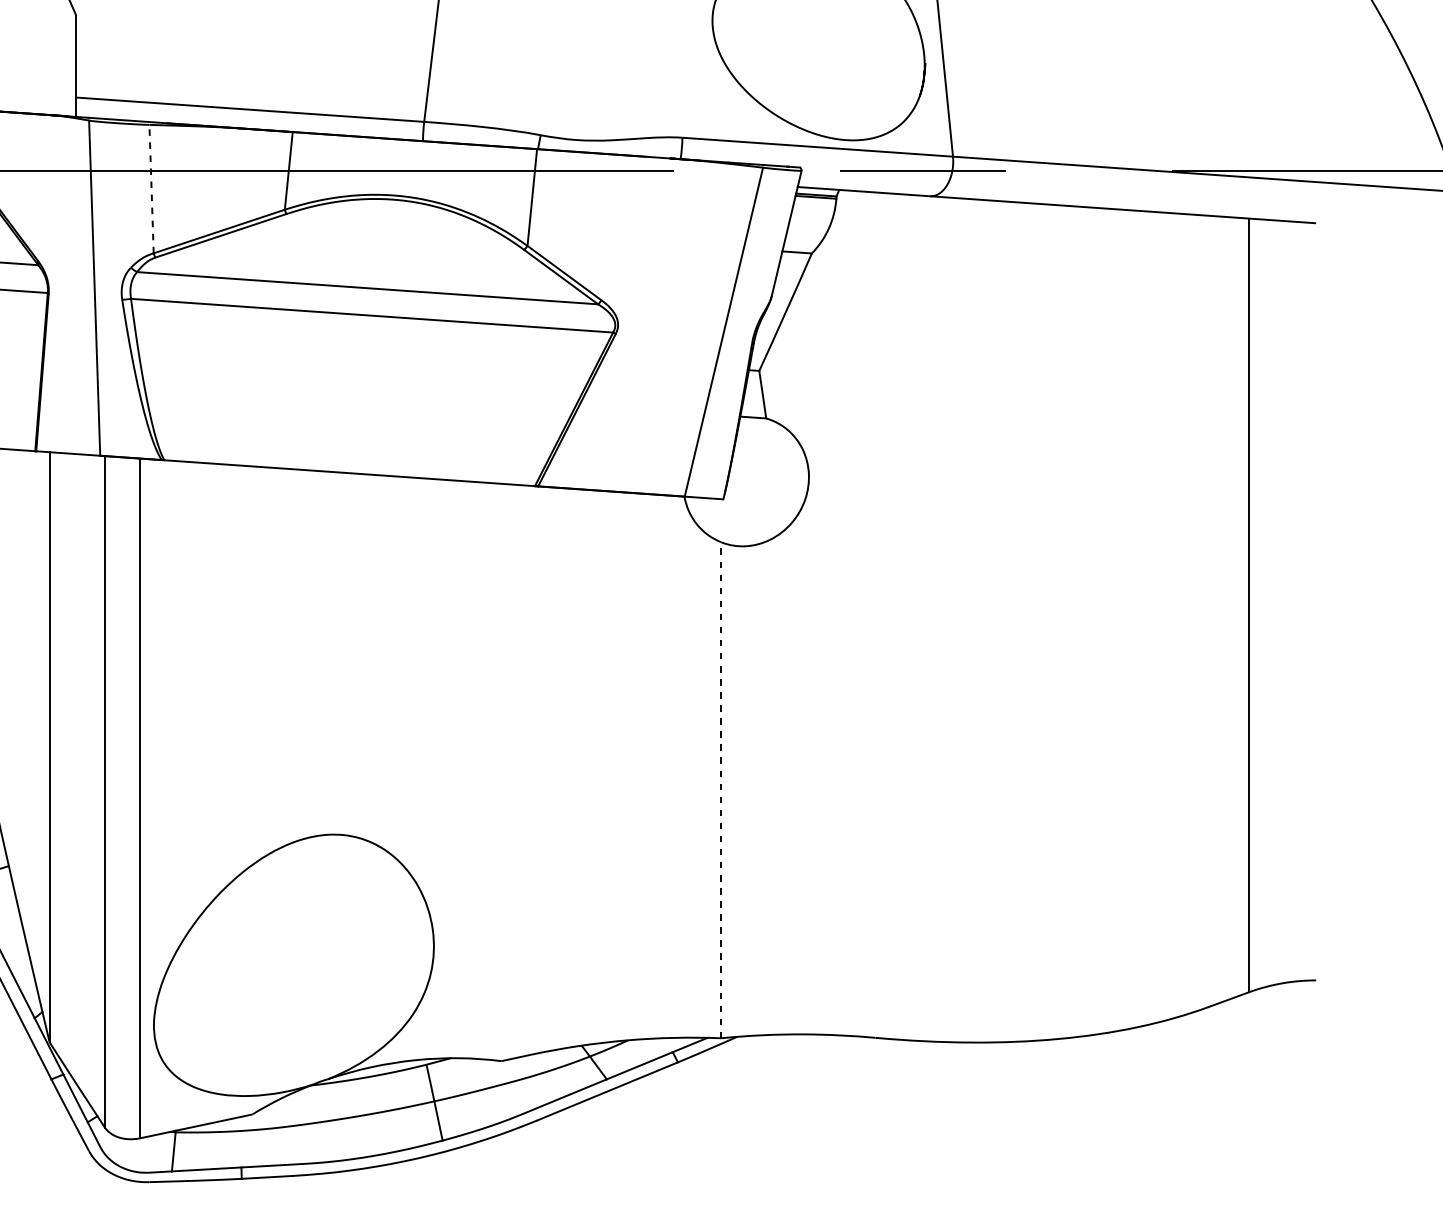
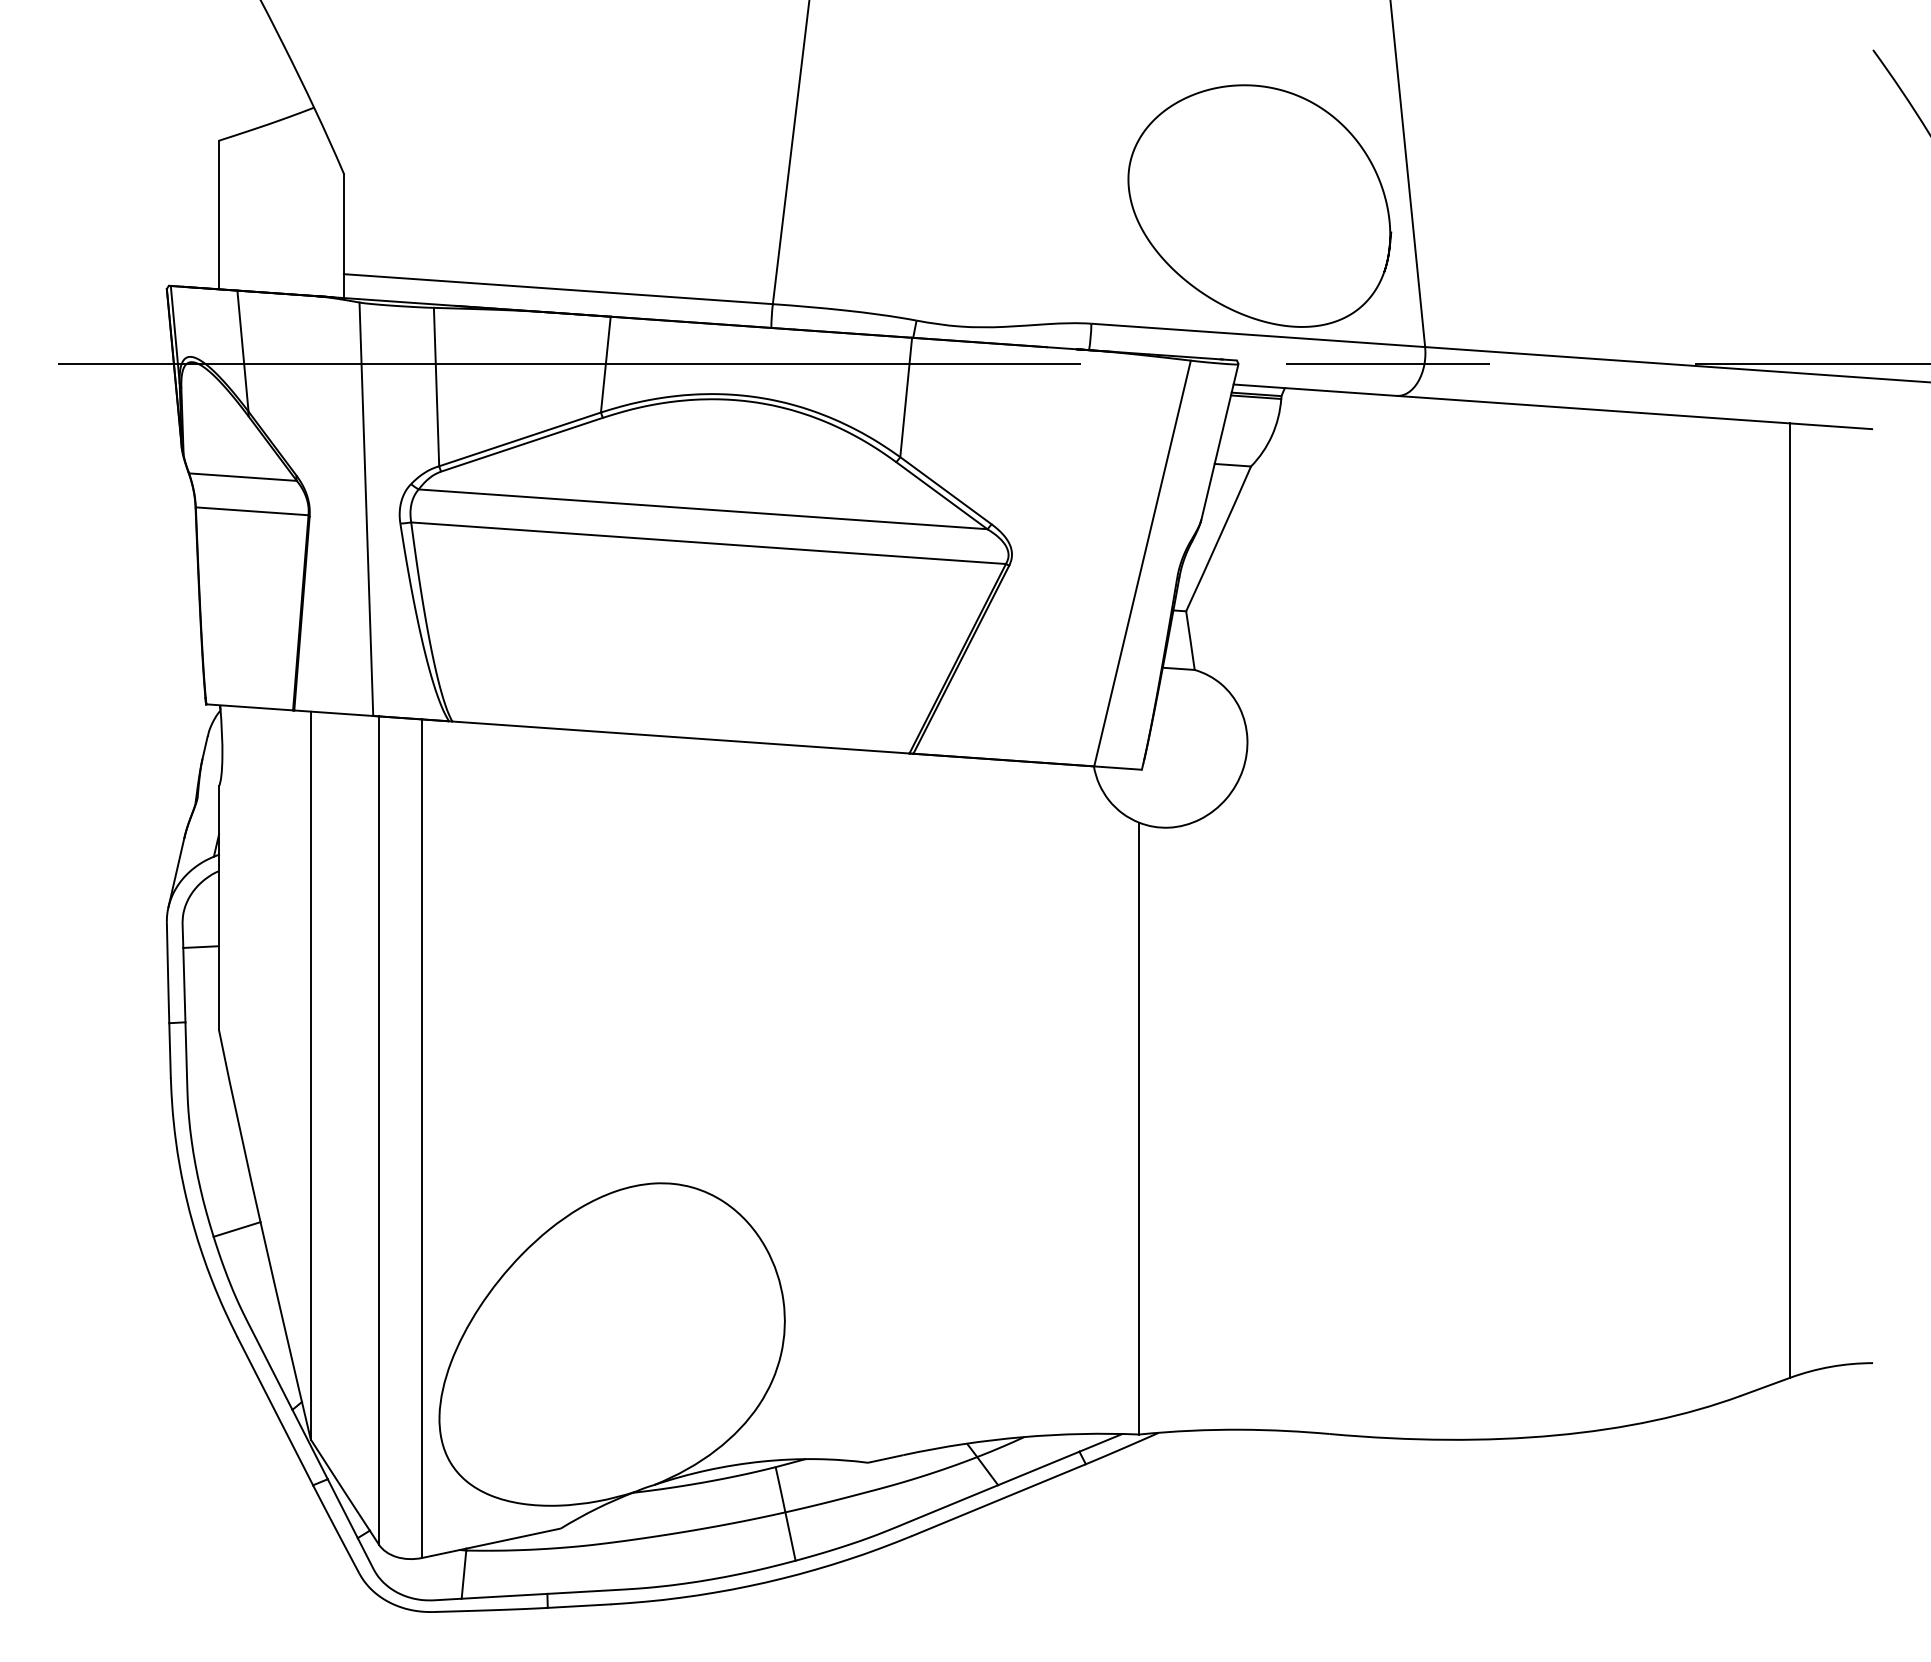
line: (151, 188) -> (436, 386), dashed -> solid
line: (721, 790) -> (1139, 1128), dashed -> solid

